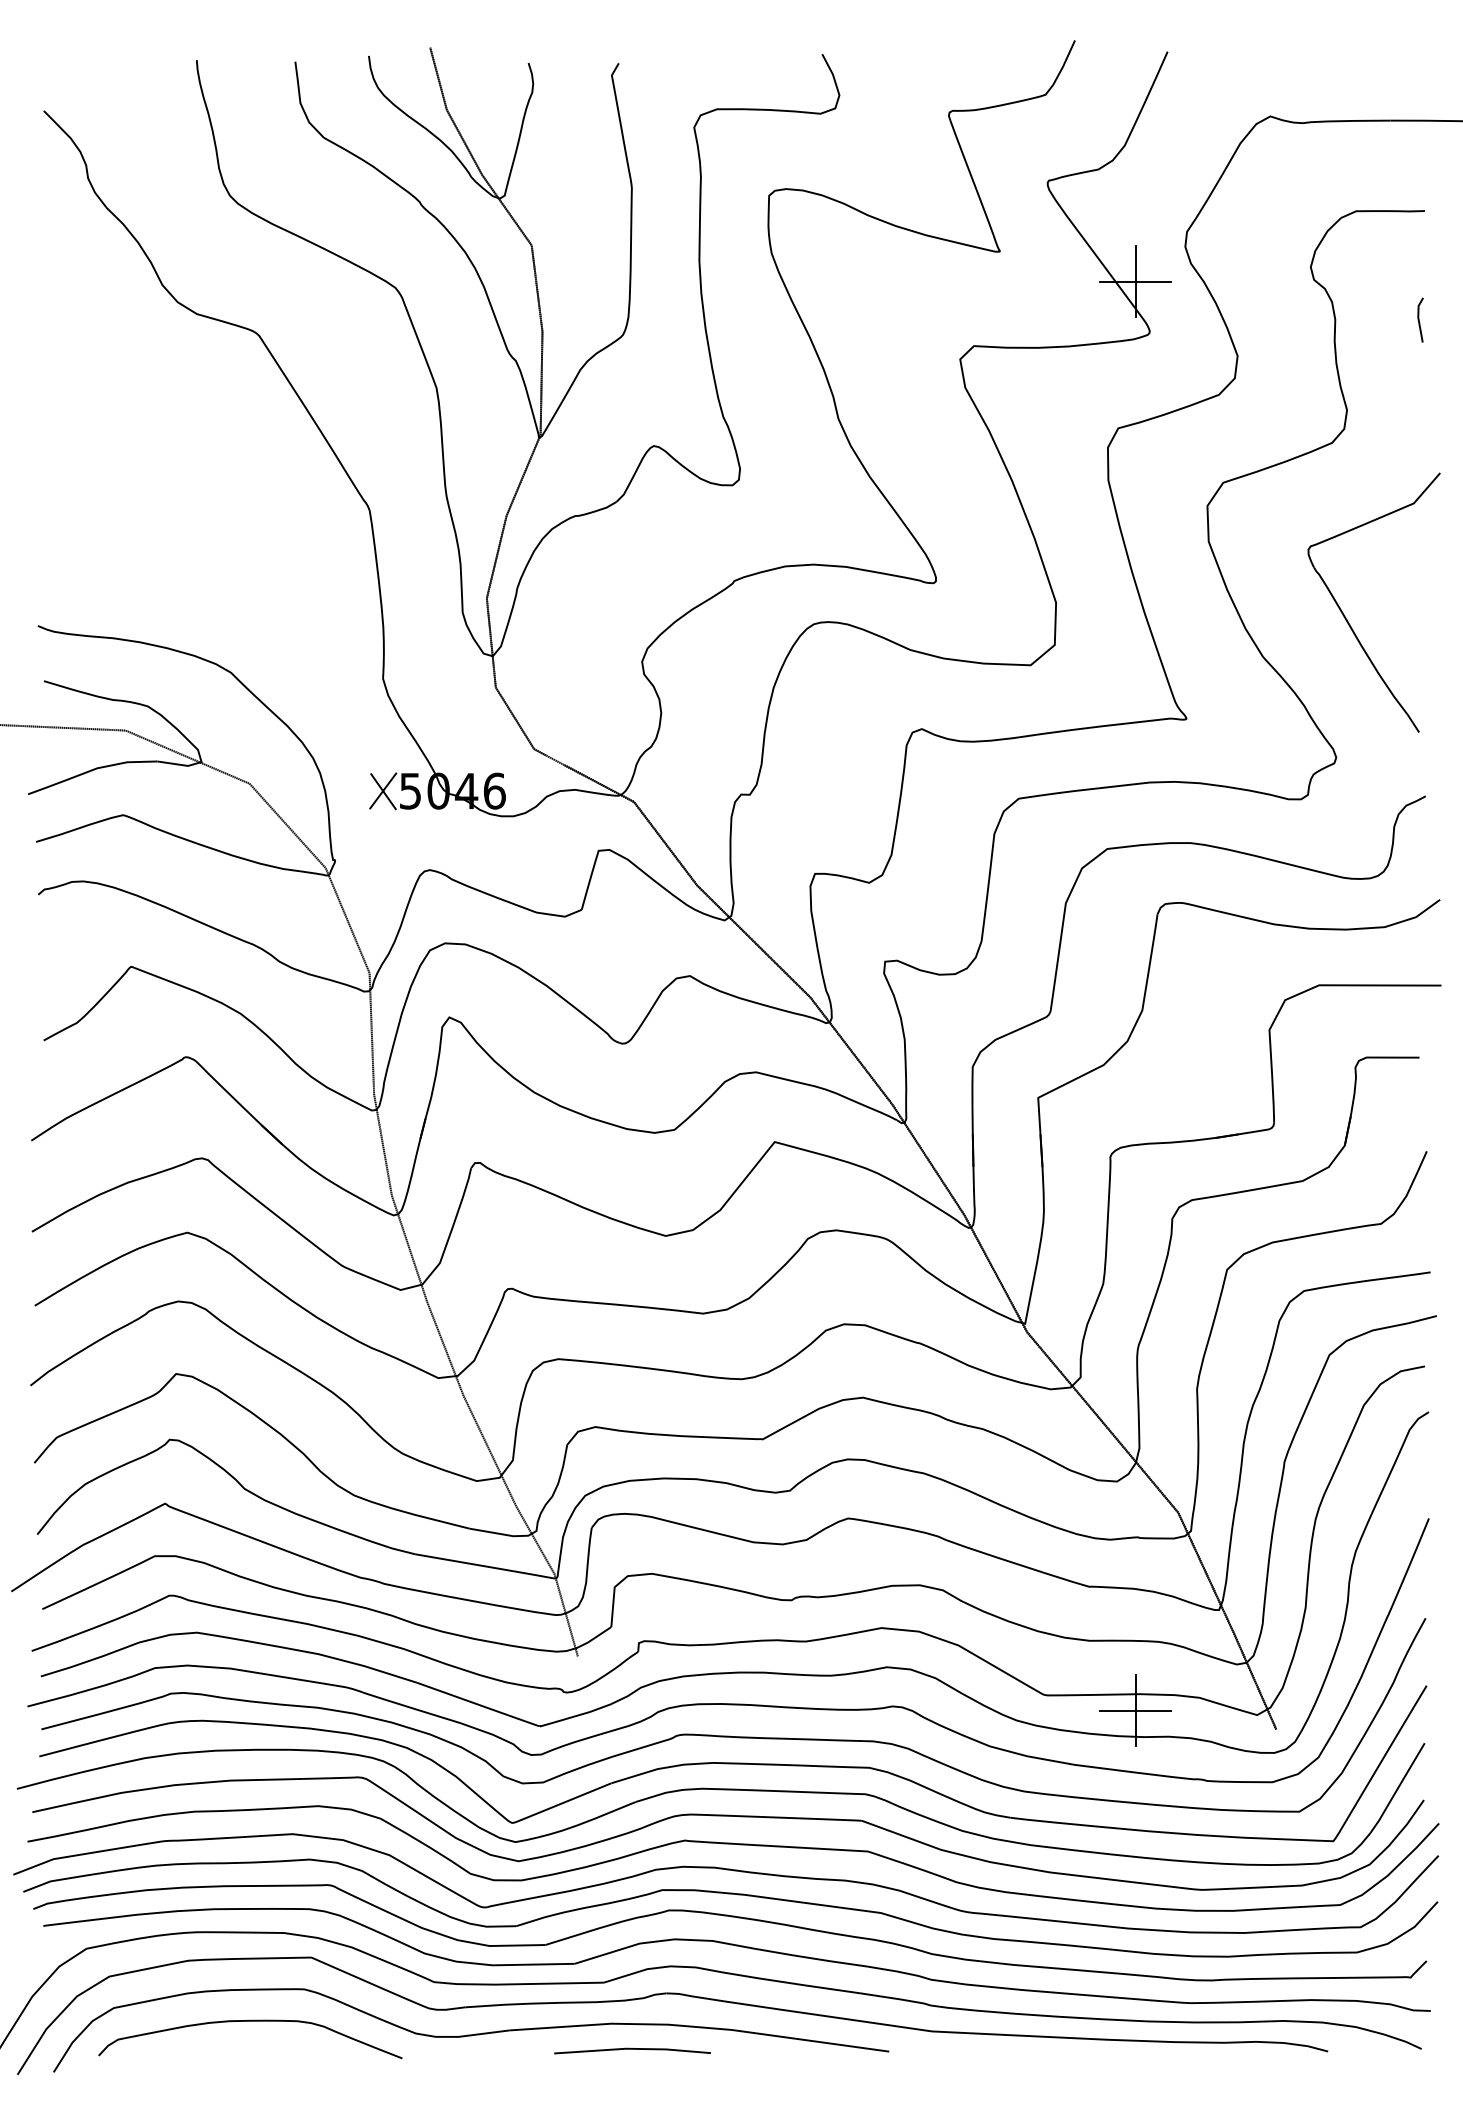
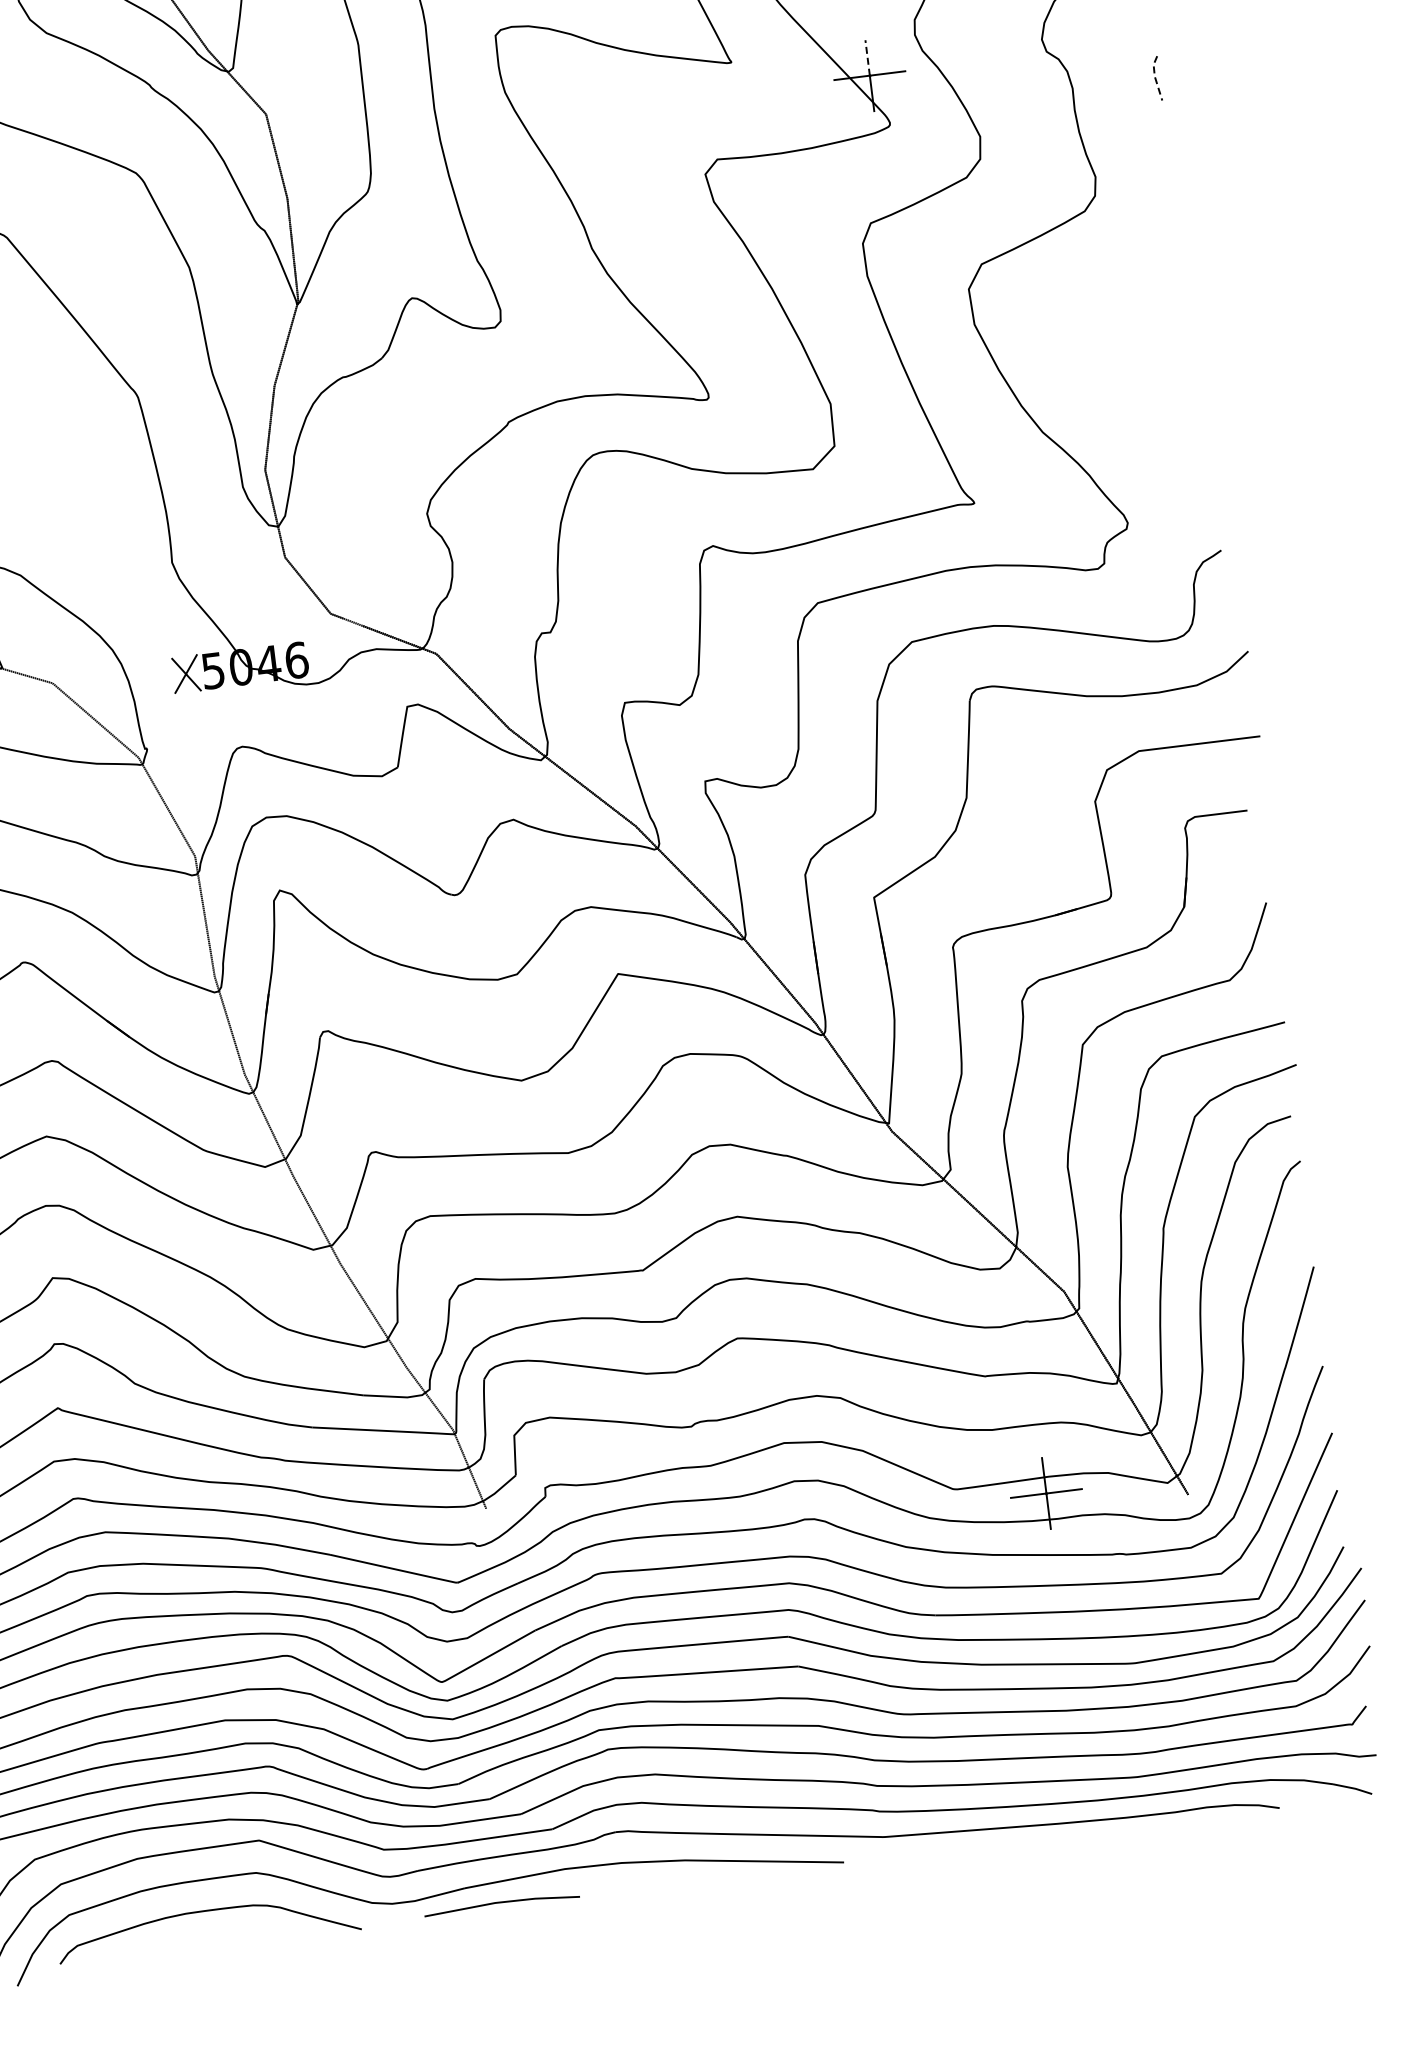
line: (1135, 263) -> (867, 57), solid -> dashed
line: (1418, 318) -> (1155, 77), solid -> dashed
part: (1346, 617) -> (1120, 382), removed
line: (632, 2049) -> (501, 1902), moved

